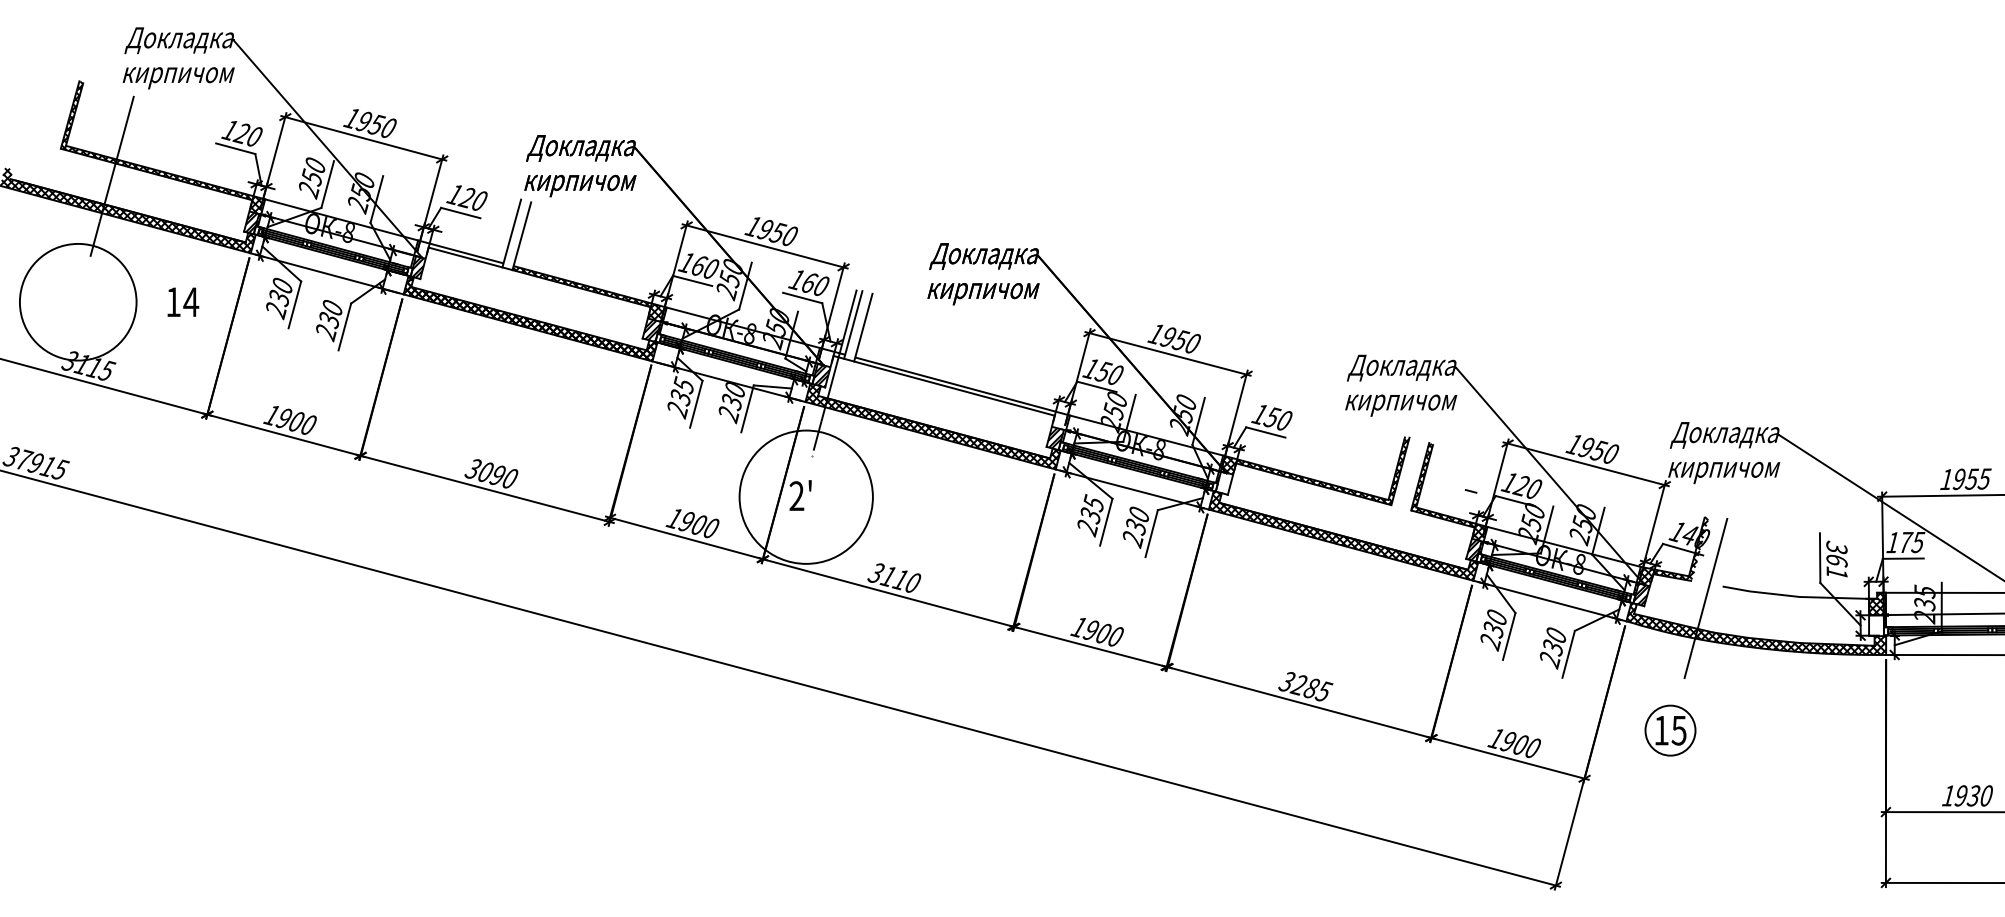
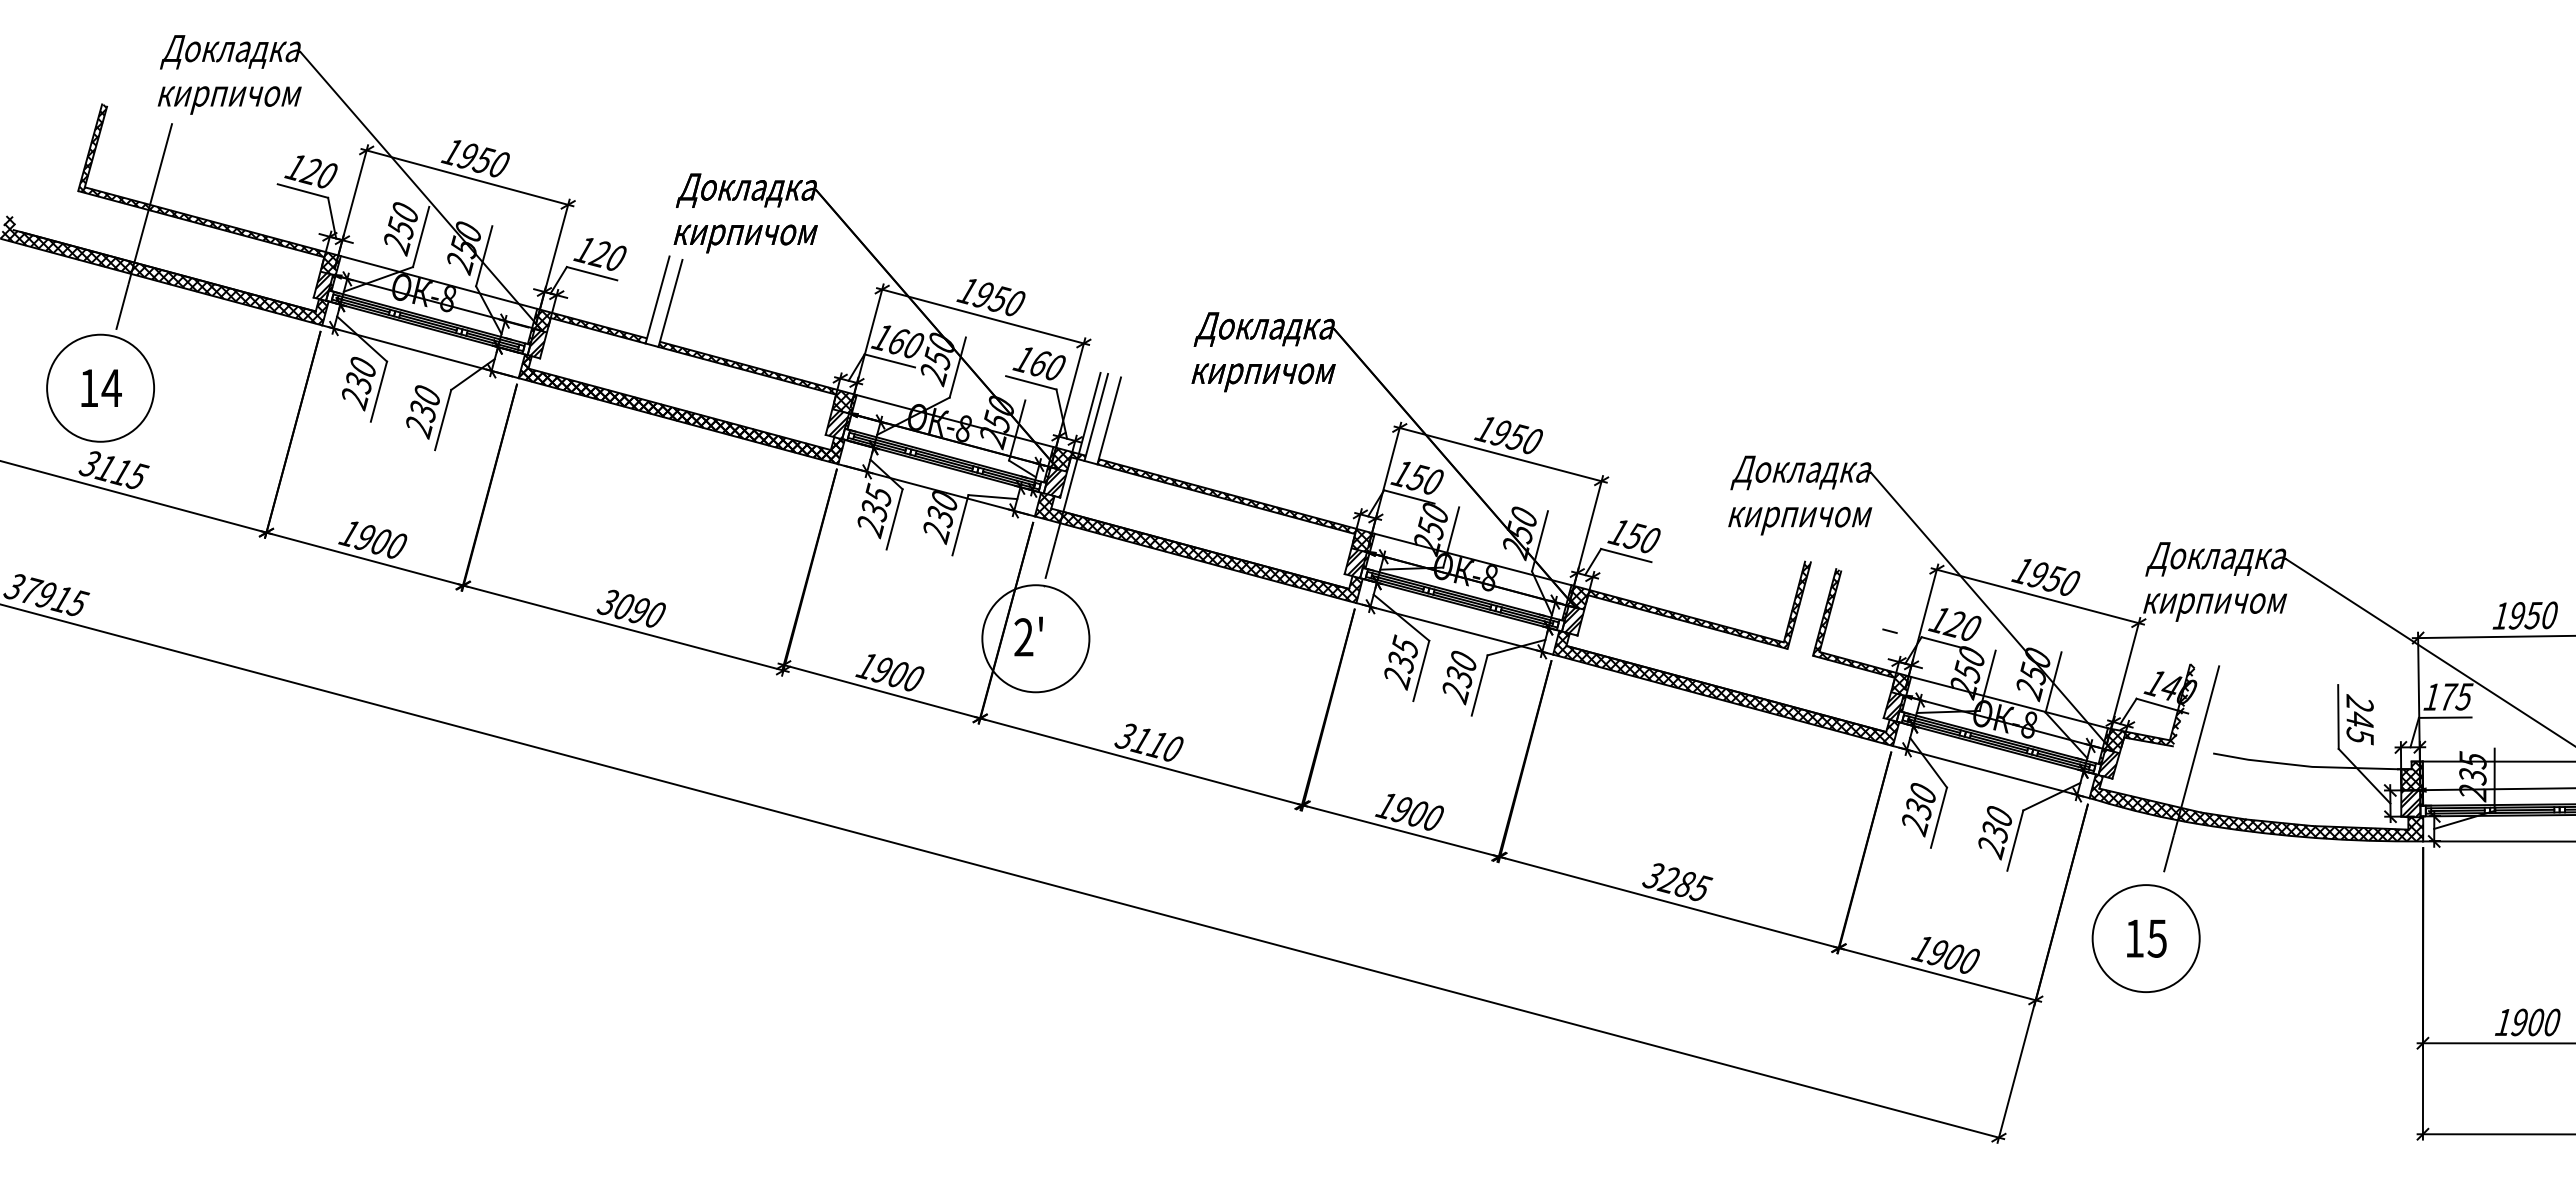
hatch: (457, 254) -> (587, 326), added
circle: (78, 301) -> (100, 387), size x0.71
text: (183, 301) -> (101, 387), moved
hatch: (828, 361) -> (1064, 464), added
hatch: (961, 399) -> (1235, 513), added
text: (1984, 479) -> (2549, 615), 1955 -> 1950
hatch: (1224, 483) -> (1573, 621), added
circle: (805, 497) -> (1035, 638), size x0.62
text: (1836, 560) -> (2359, 719), 361 -> 245
hatch: (1876, 625) -> (2410, 803), added
circle: (1669, 730) -> (2145, 938), size x1.67
text: (1973, 795) -> (2535, 1022), 1930 -> 1900

